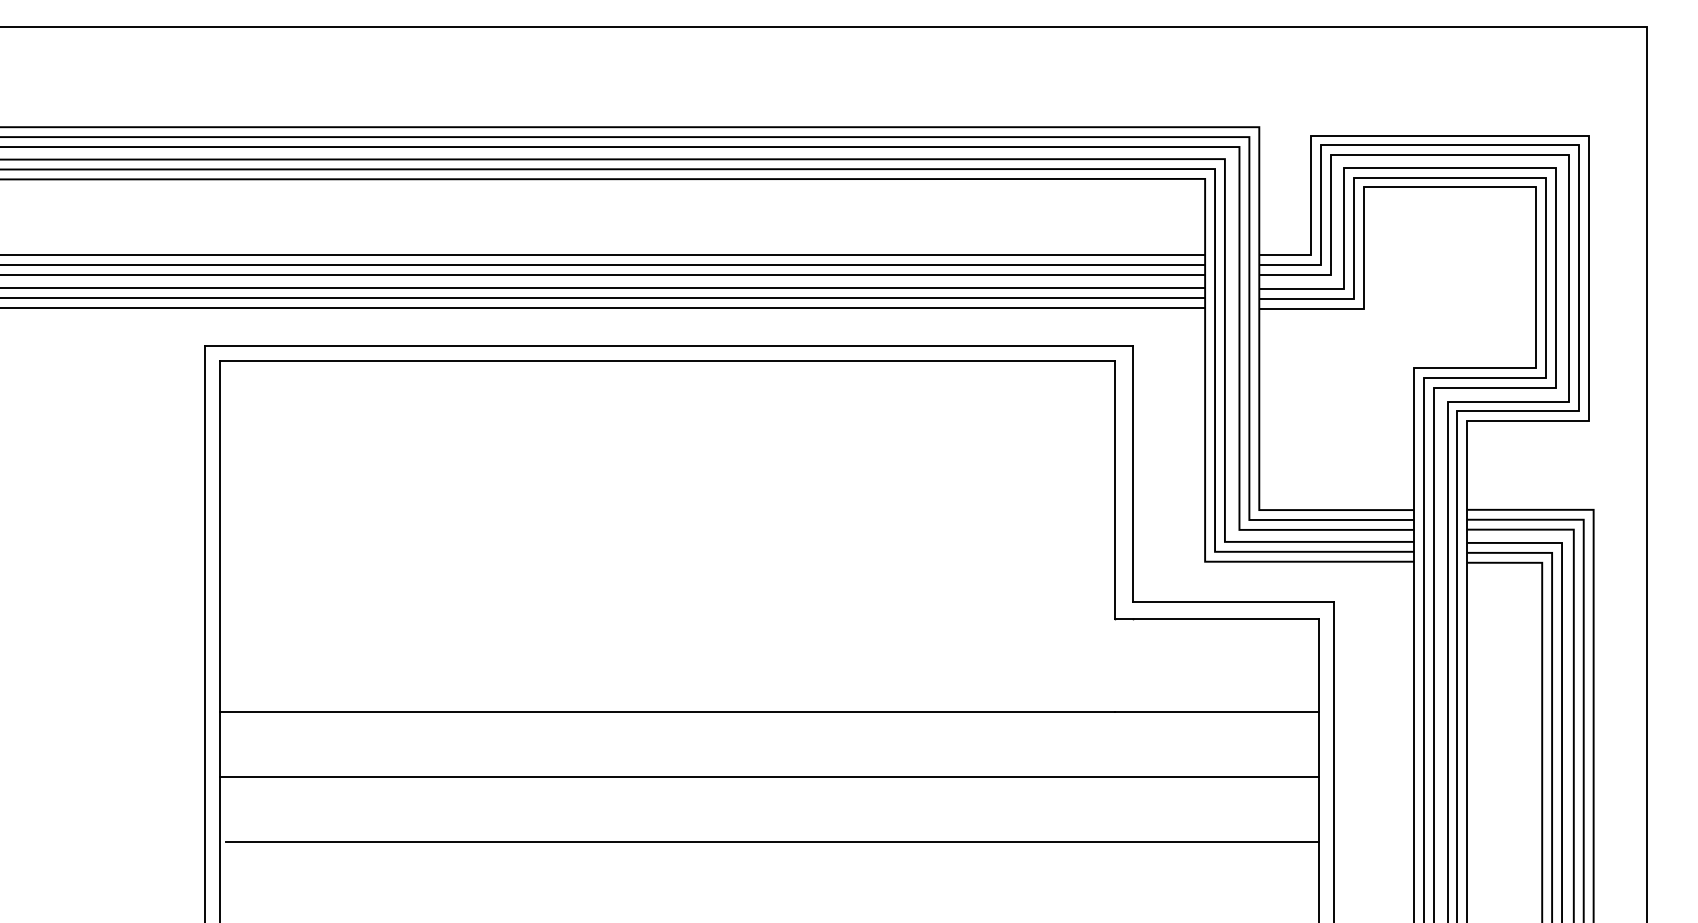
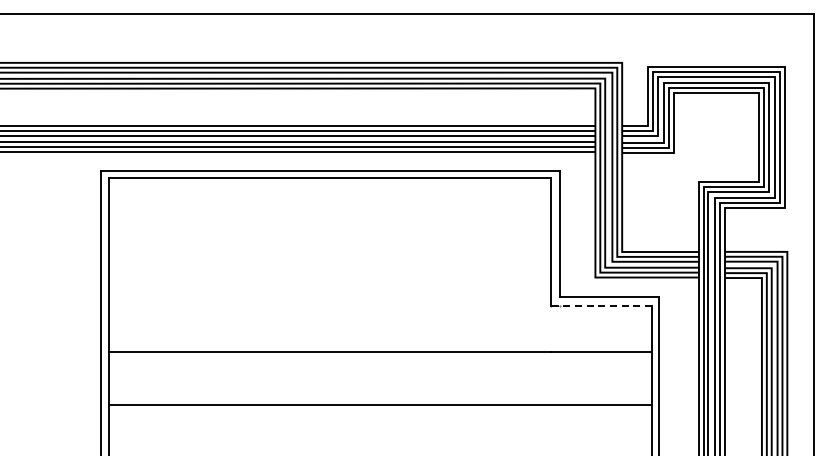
line: (1215, 618) -> (600, 305), solid -> dashed
line: (768, 776) -> (379, 404), moved
line: (772, 841) -> (381, 415), removed

